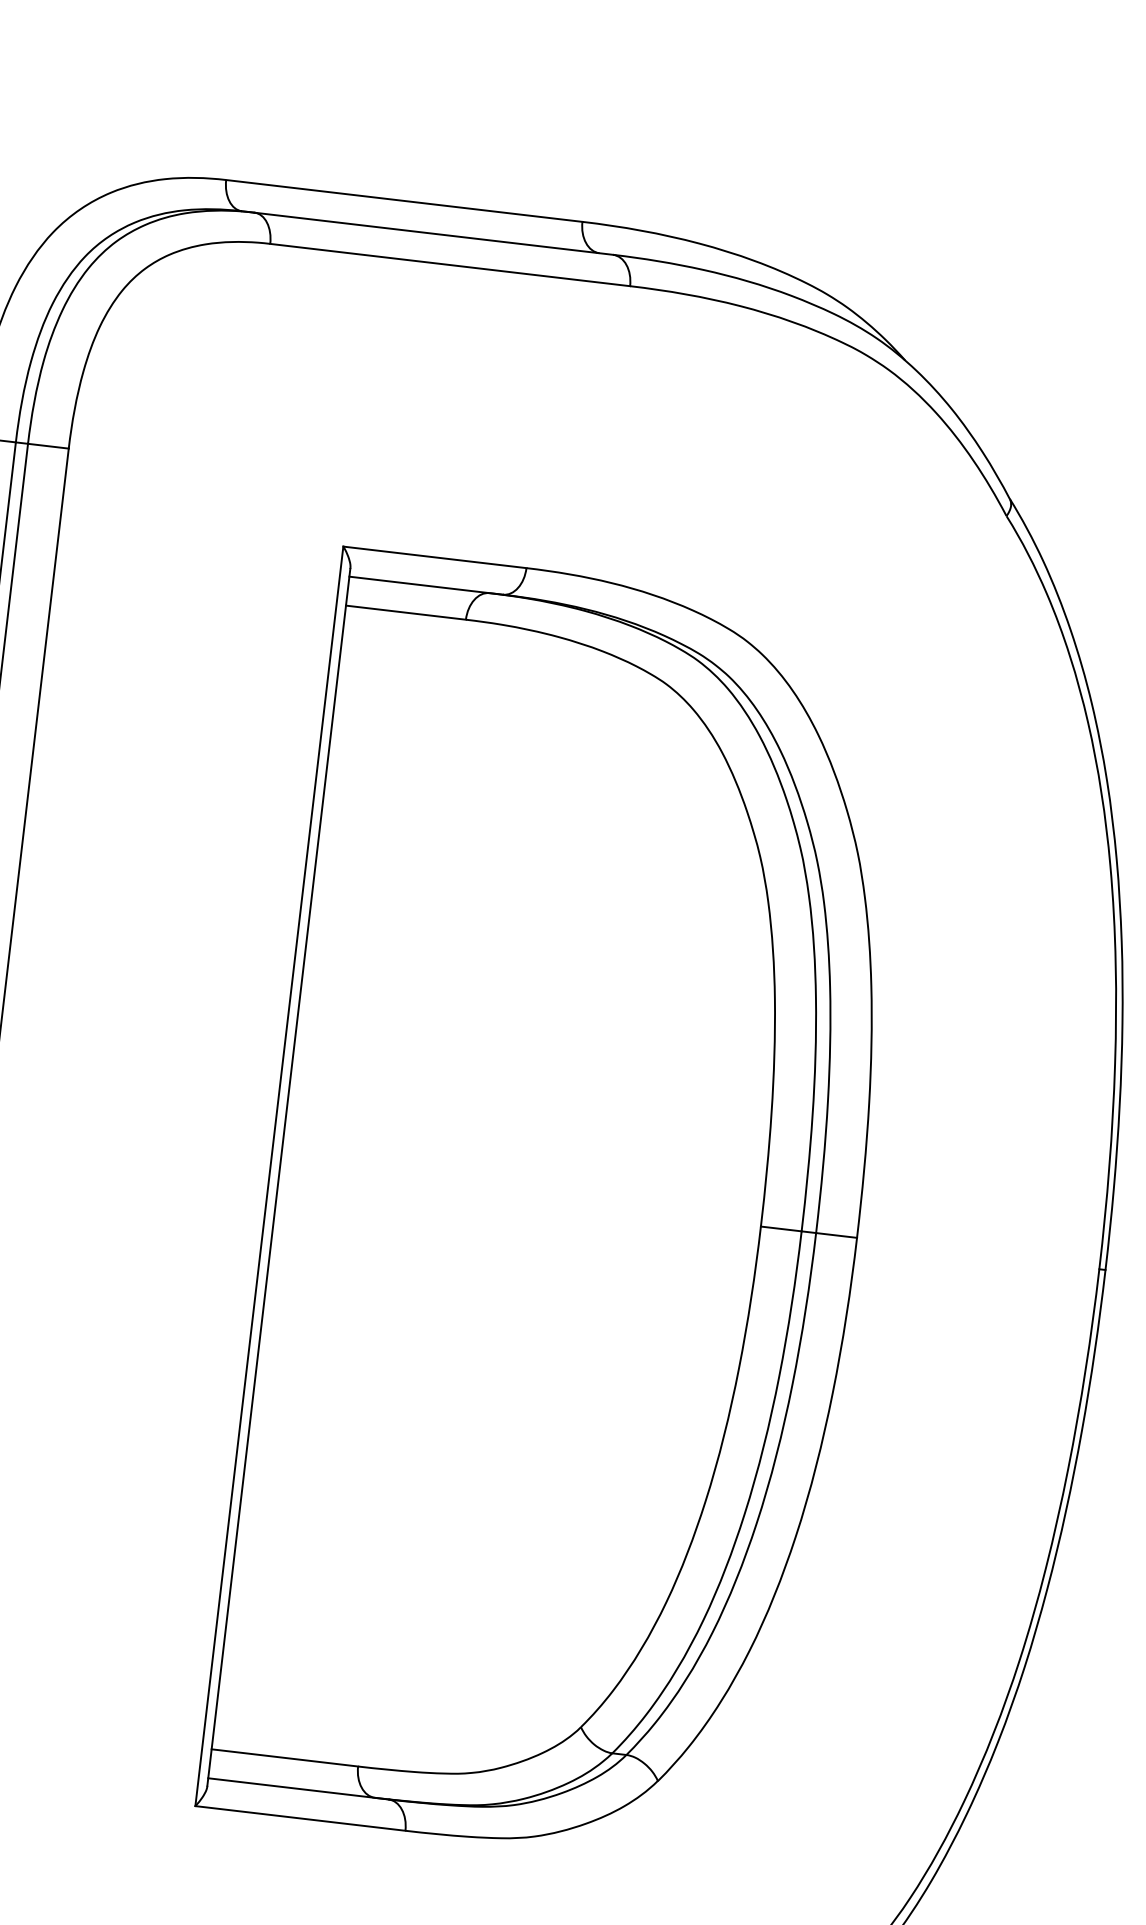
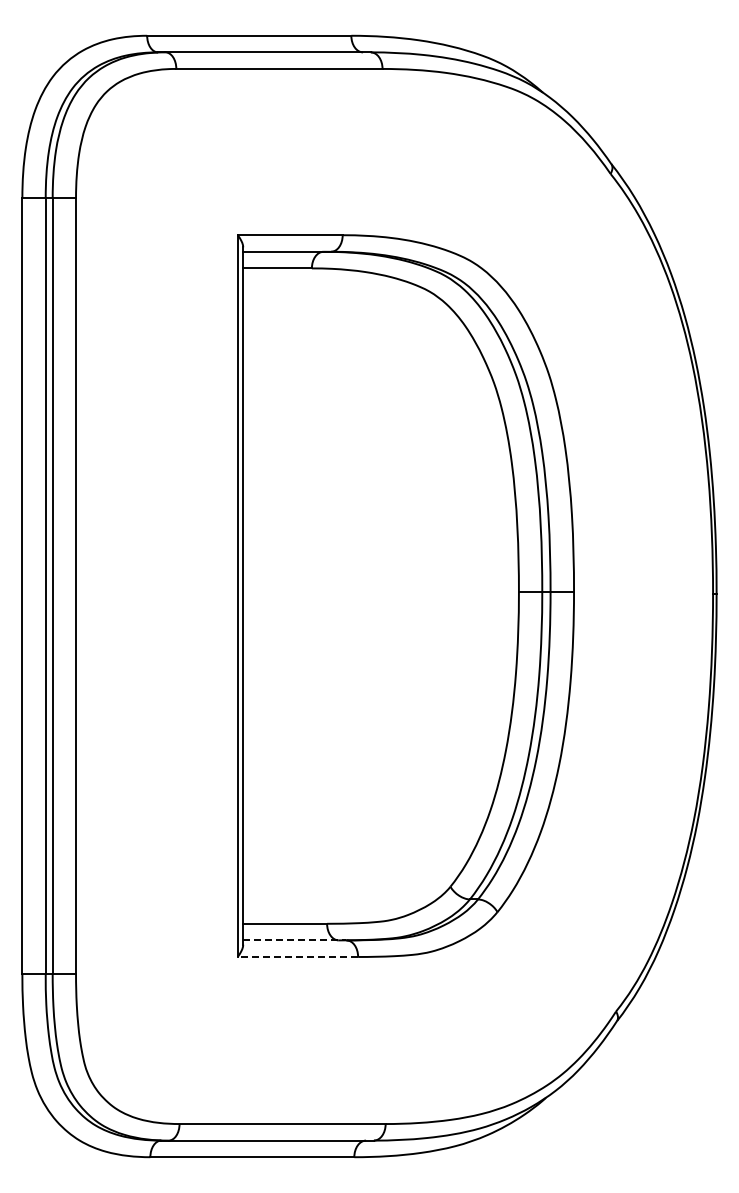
line: (297, 1788) -> (294, 940), solid -> dashed
line: (299, 1817) -> (297, 956), solid -> dashed

